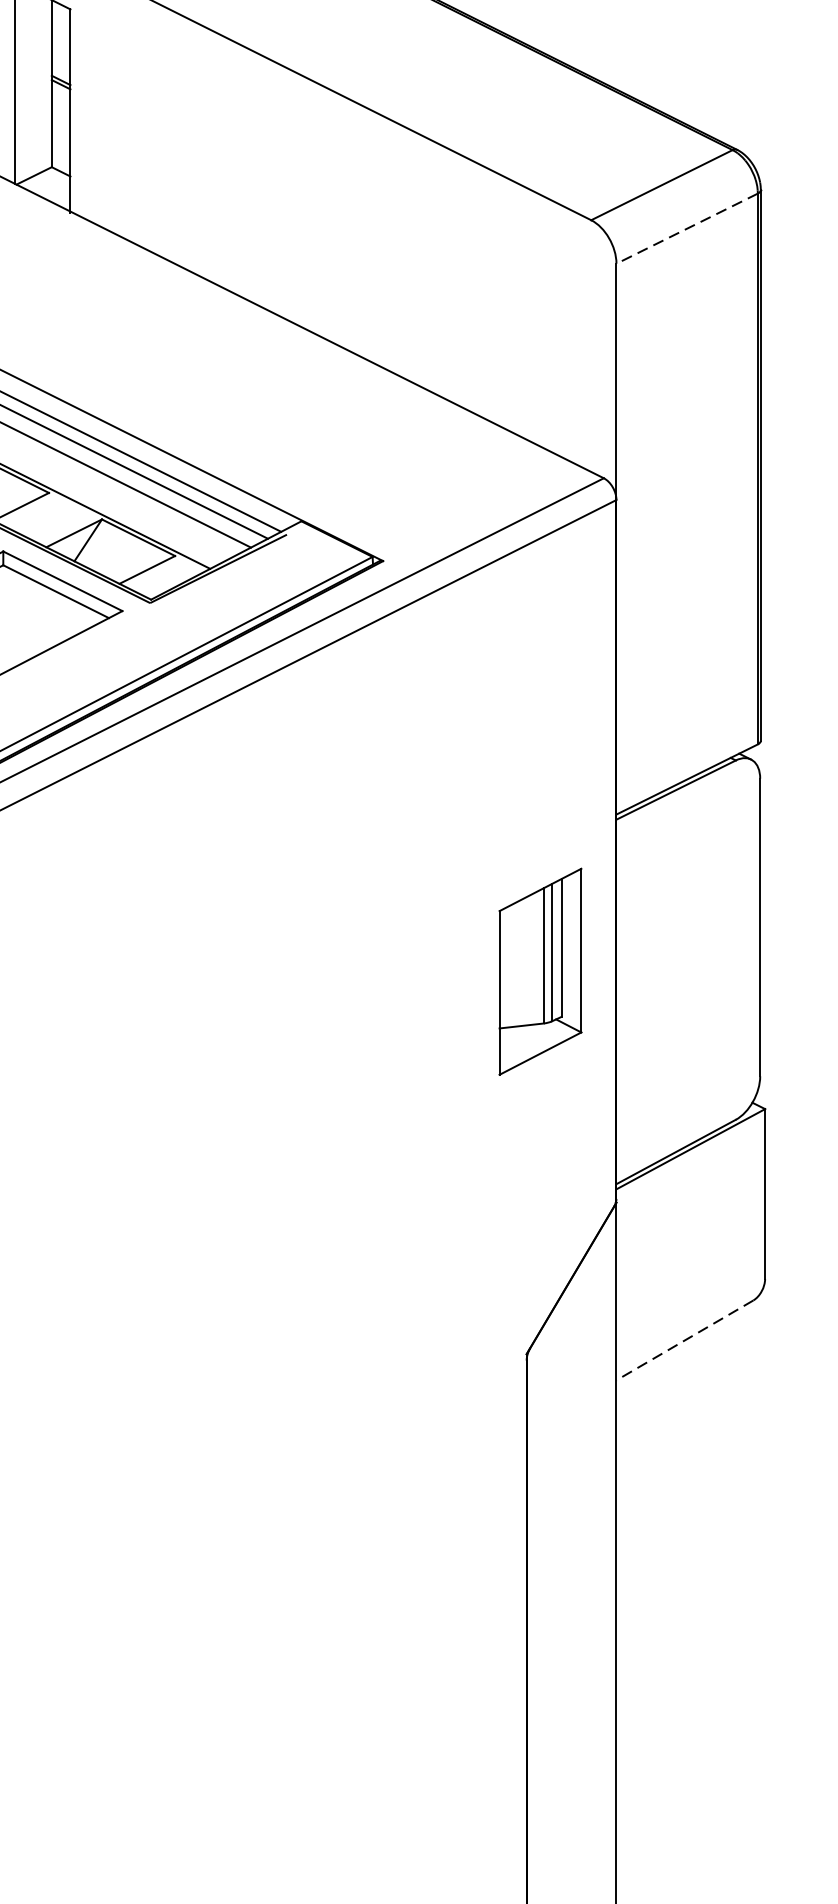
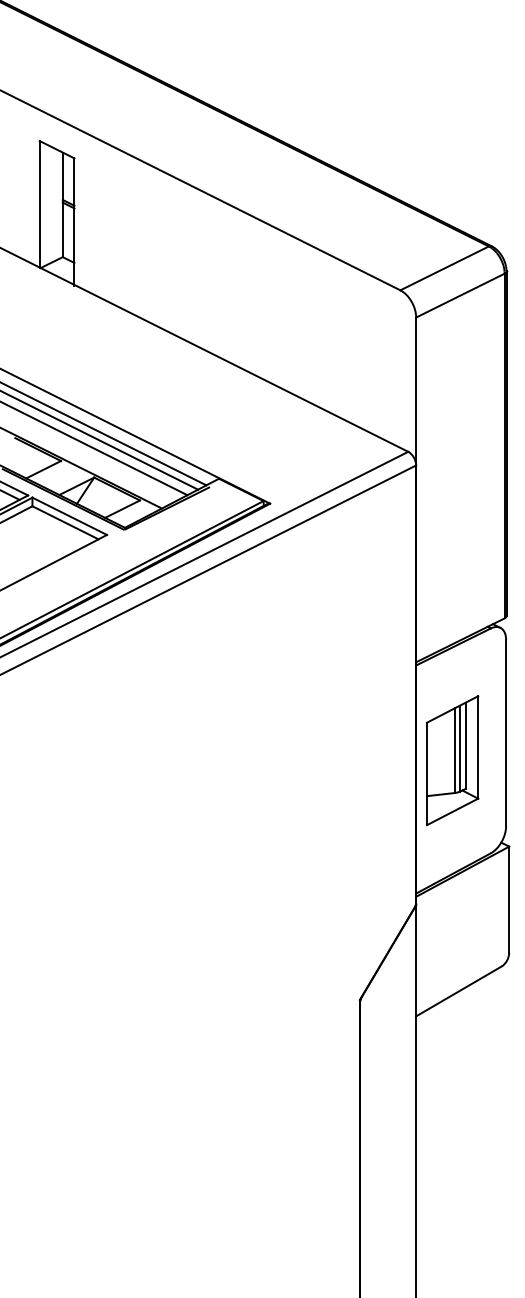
line: (685, 228) -> (459, 295), dashed -> solid
part: (540, 971) -> (452, 760), moved
line: (685, 1340) -> (459, 991), dashed -> solid

